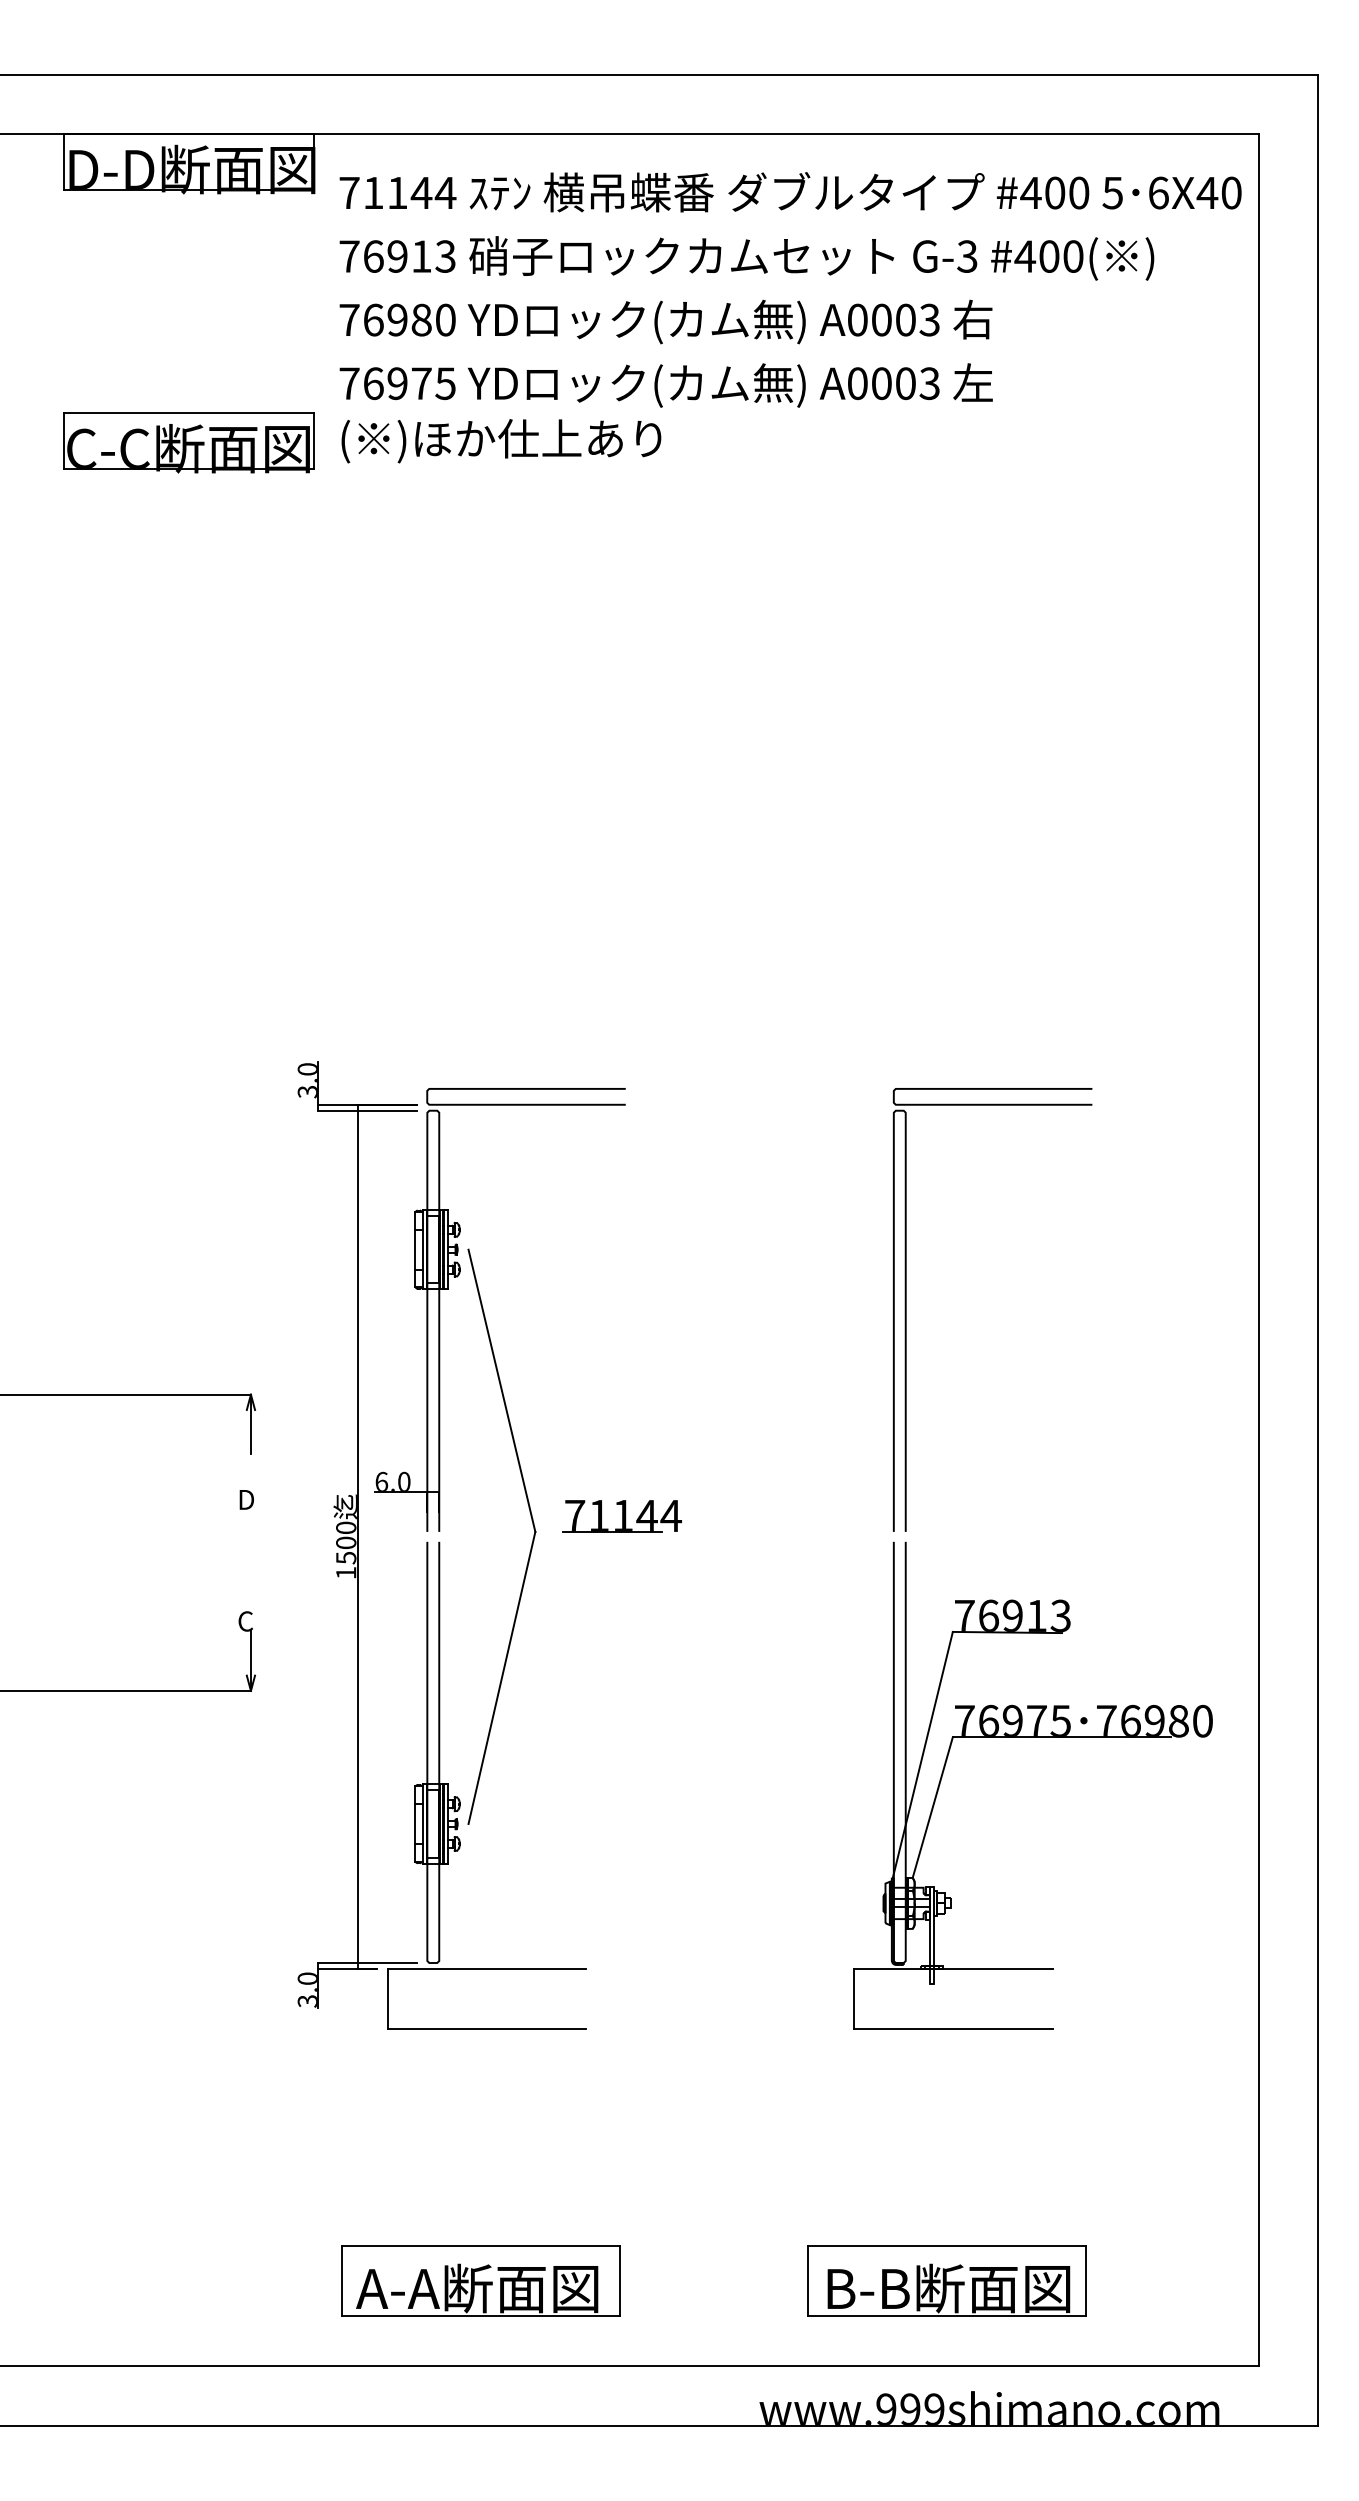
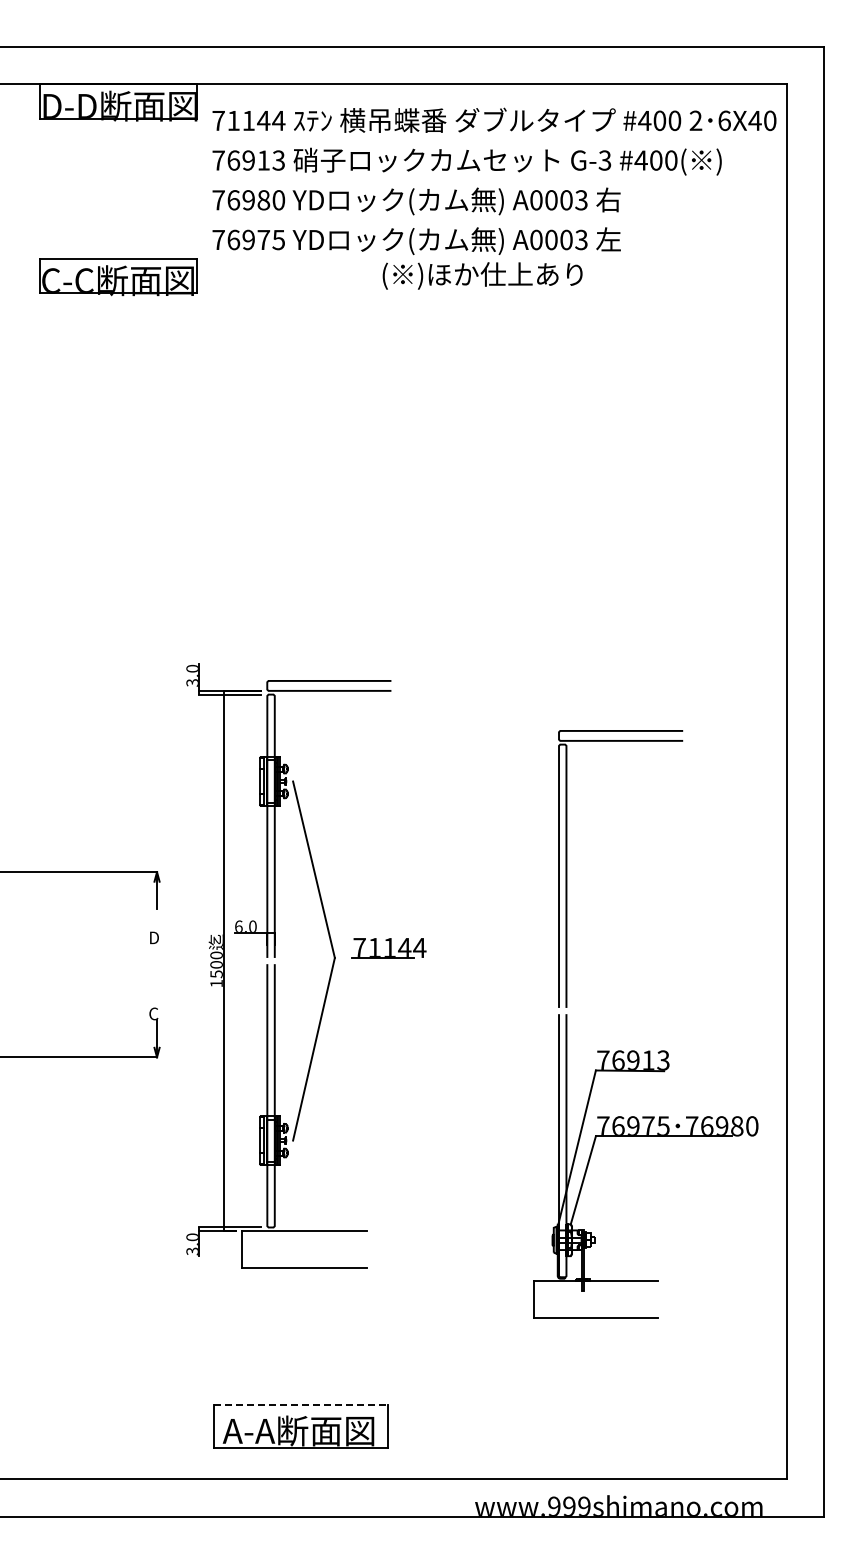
text: (1112, 192) -> (695, 120), 5 -> 2
text: (501, 440) -> (482, 275), moved
part: (1036, 1599) -> (648, 1050), moved
line: (480, 2246) -> (300, 1404), solid -> dashed
part: (947, 2281) -> (592, 1426), removed

